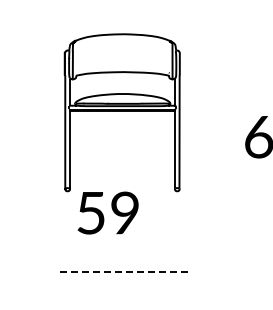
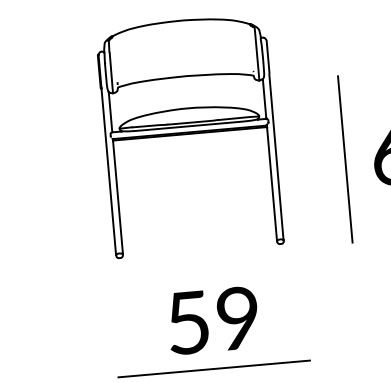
line: (225, 137) -> (344, 158), added
text: (107, 212) -> (212, 319), moved
line: (125, 271) -> (215, 368), dashed -> solid

